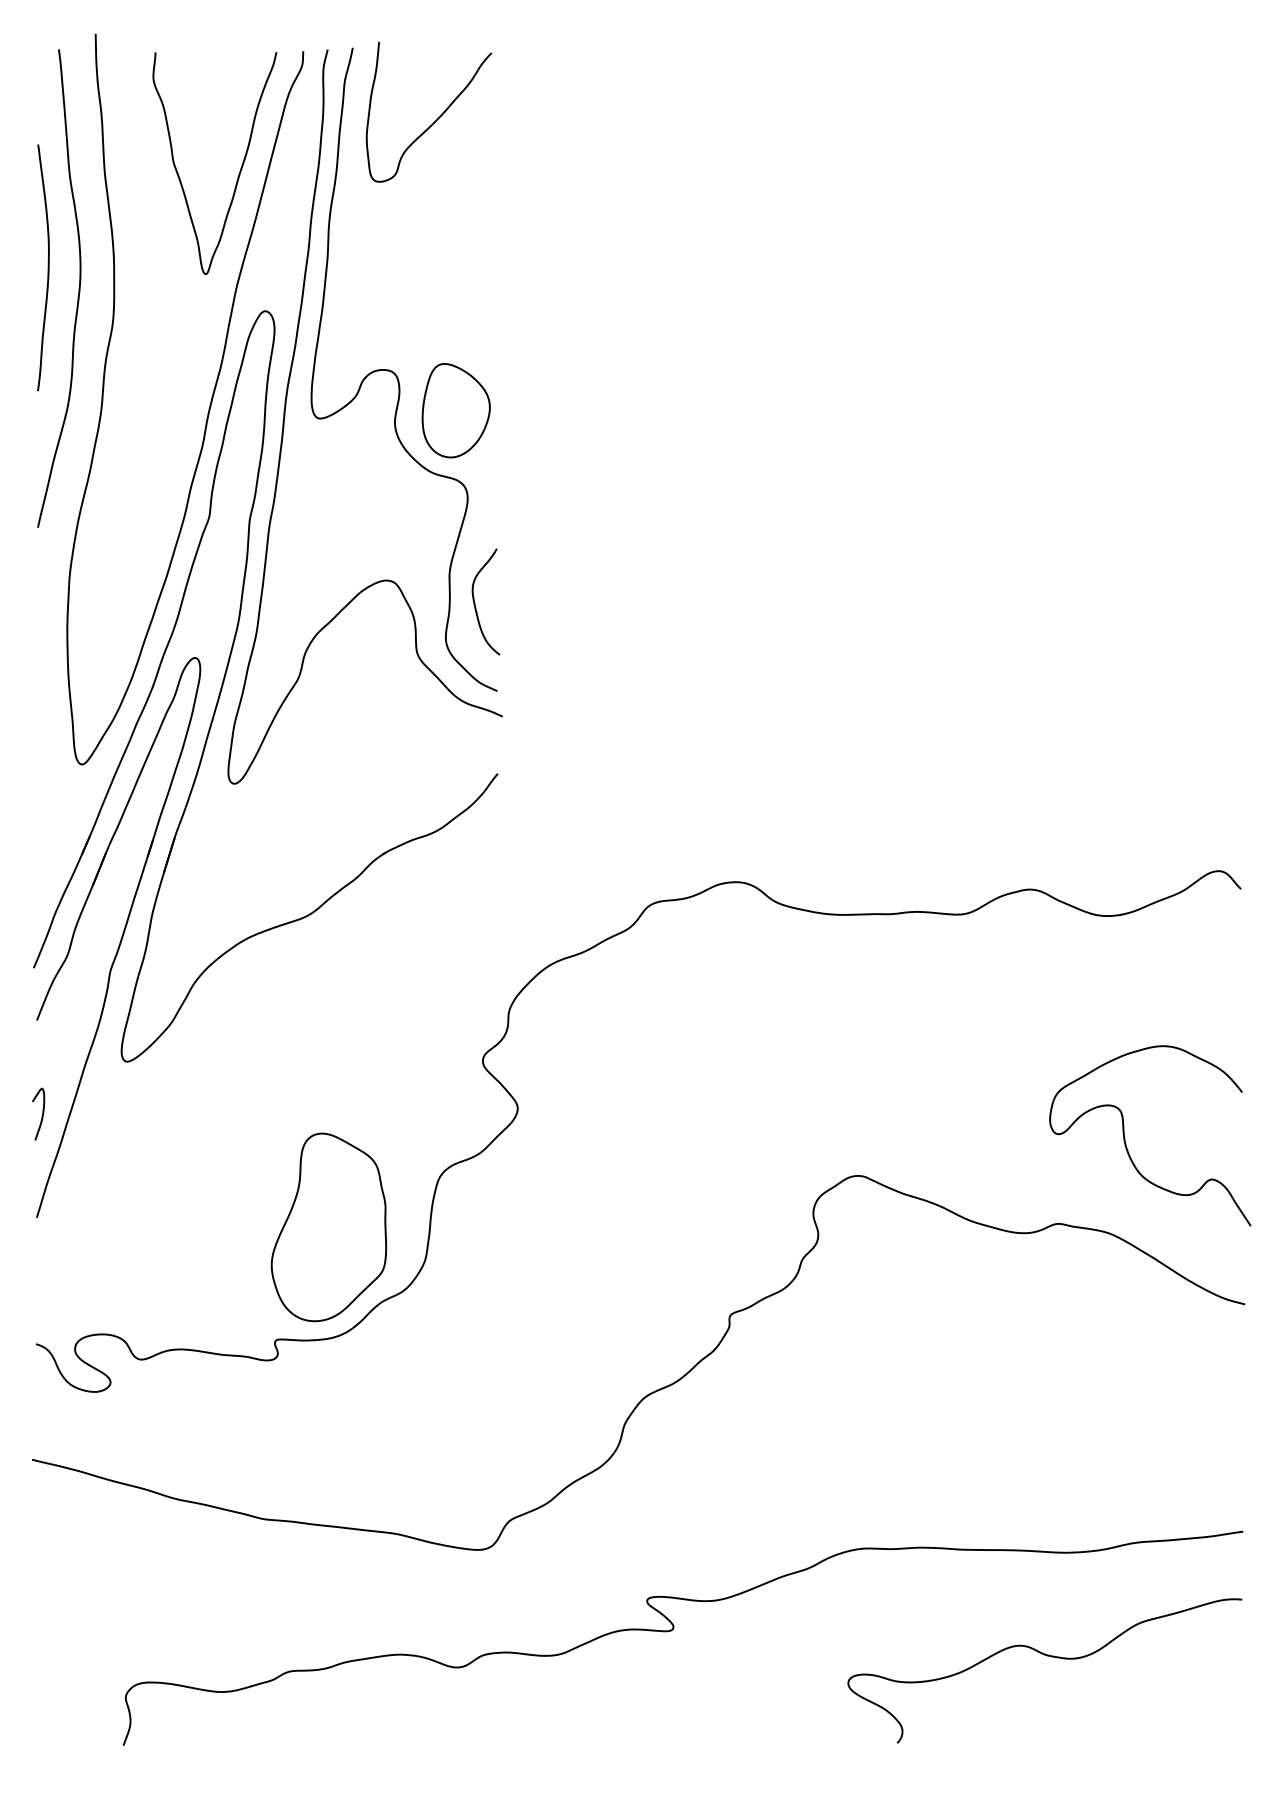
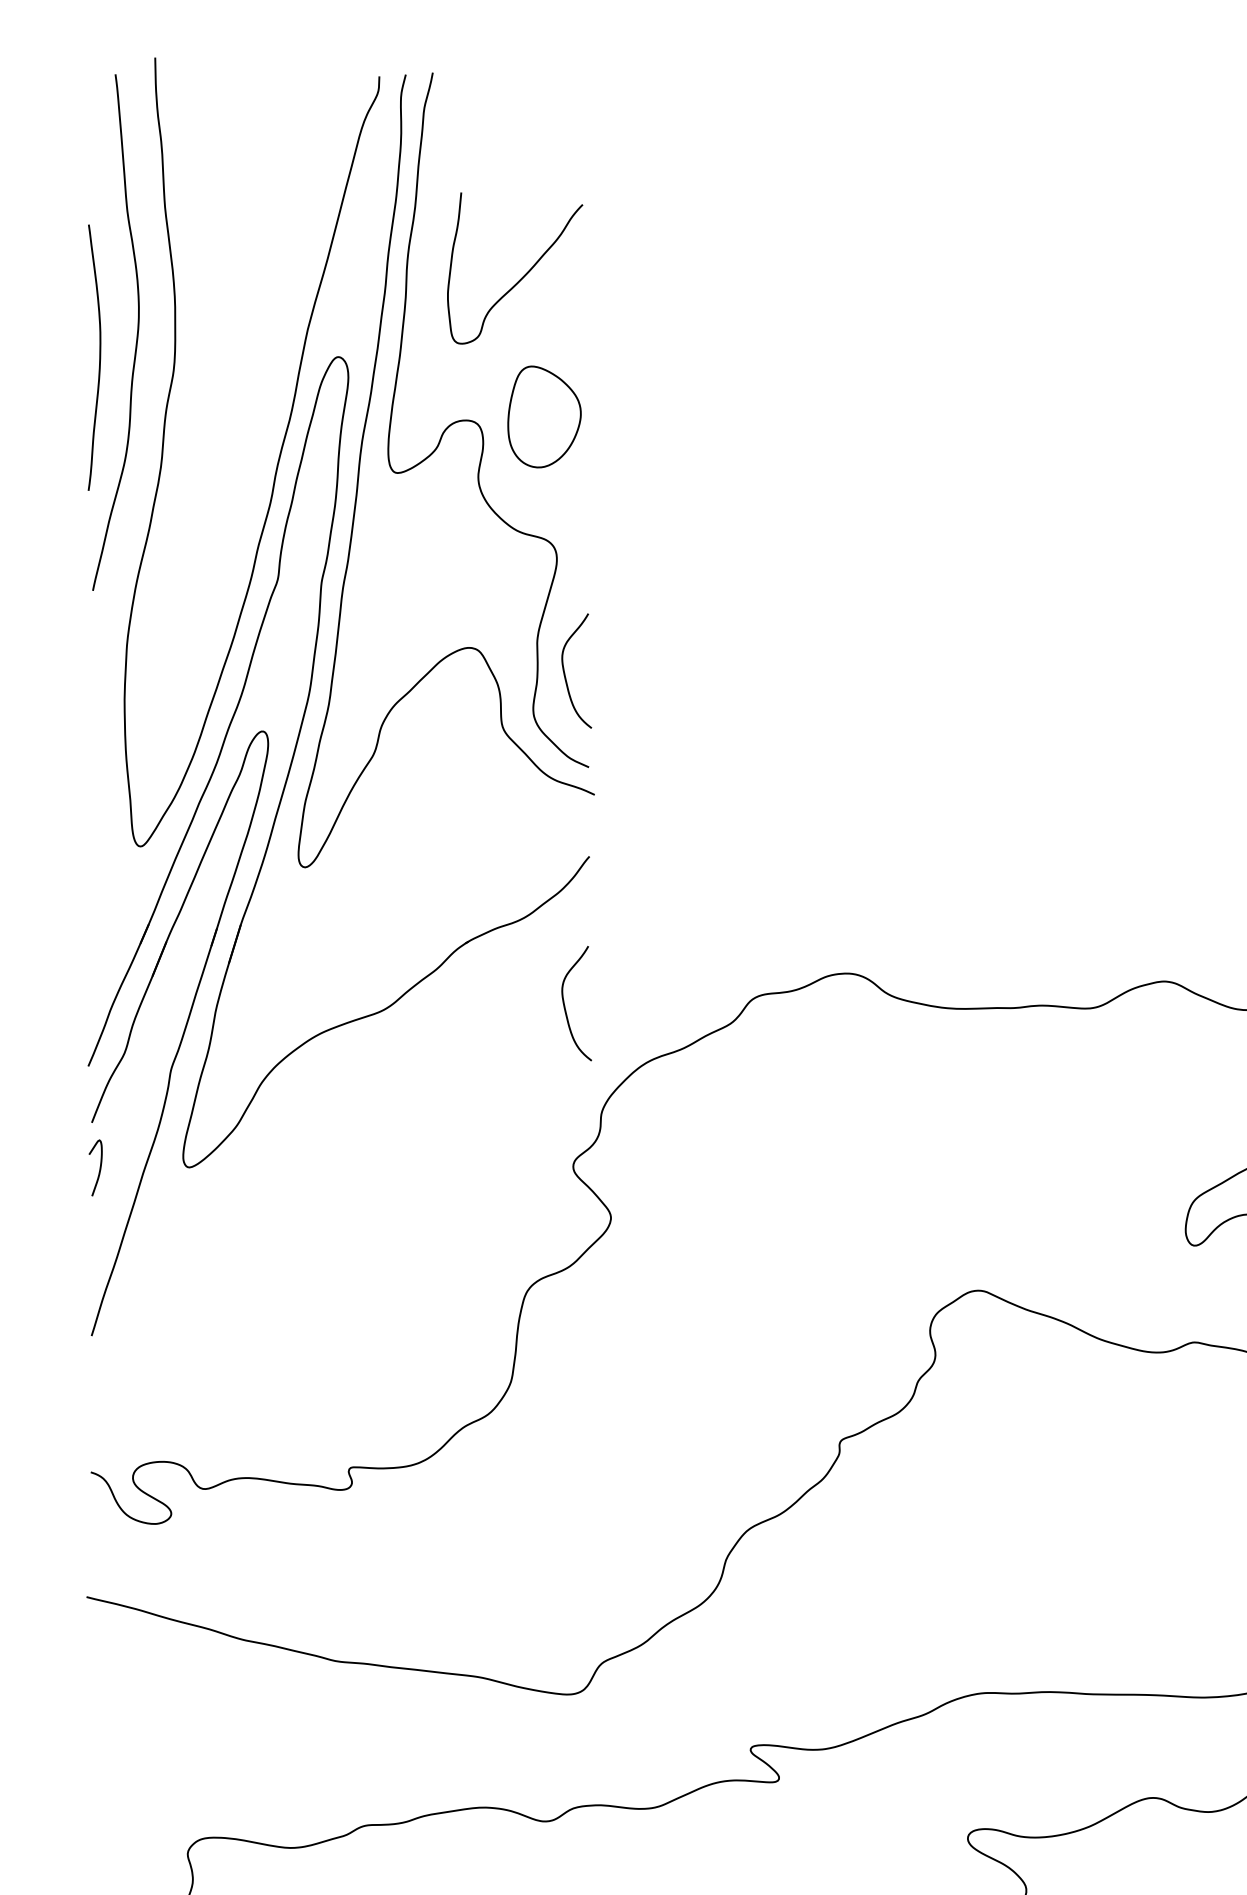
curve: (436, 119) -> (523, 276), moved
curve: (239, 170) -> (310, 205), removed
curve: (47, 267) -> (98, 357), moved
part: (455, 410) -> (543, 416), moved
curve: (475, 910) -> (565, 1004), added
curve: (42, 1113) -> (99, 1167), moved
part: (328, 1227) -> (406, 1346), removed

